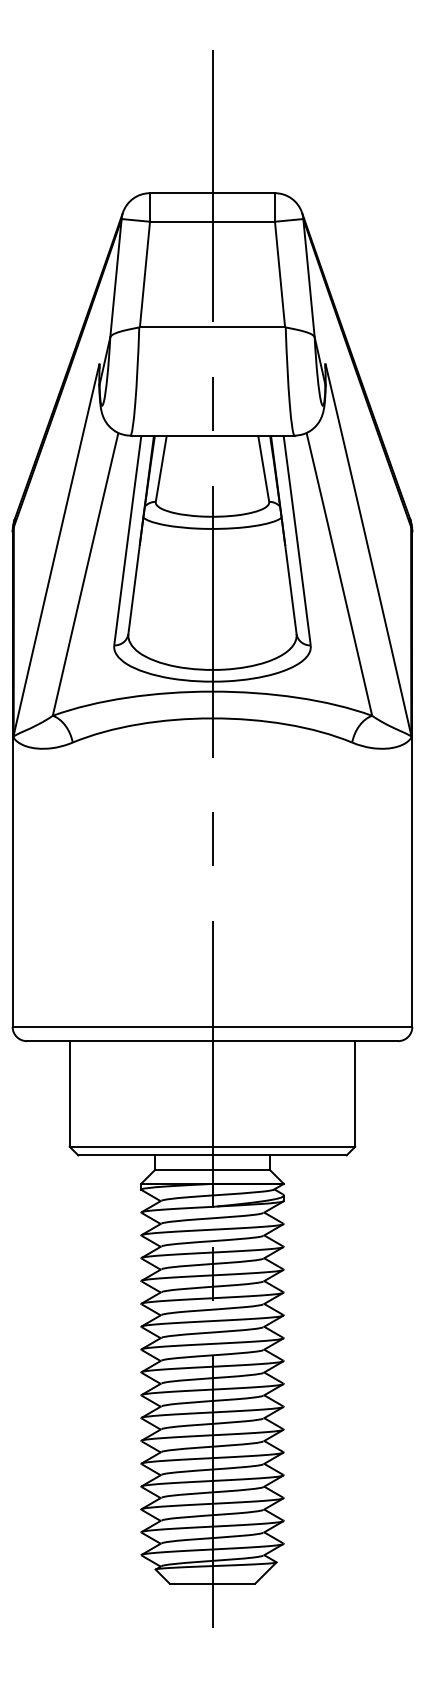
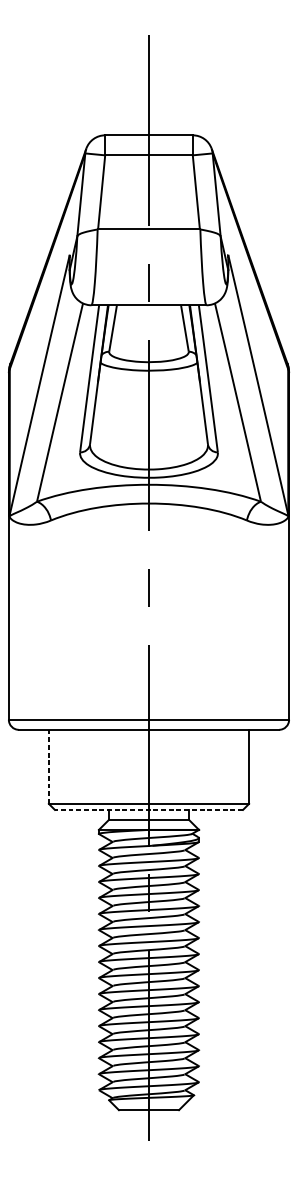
line: (69, 1093) -> (48, 766), solid -> dashed
line: (211, 1155) -> (148, 809), solid -> dashed

